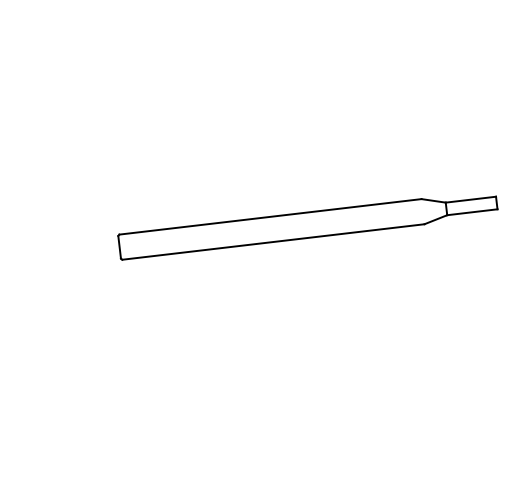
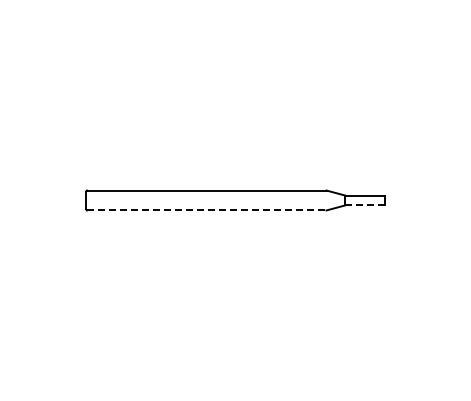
line: (472, 212) -> (365, 205), solid -> dashed
line: (273, 242) -> (206, 210), solid -> dashed

